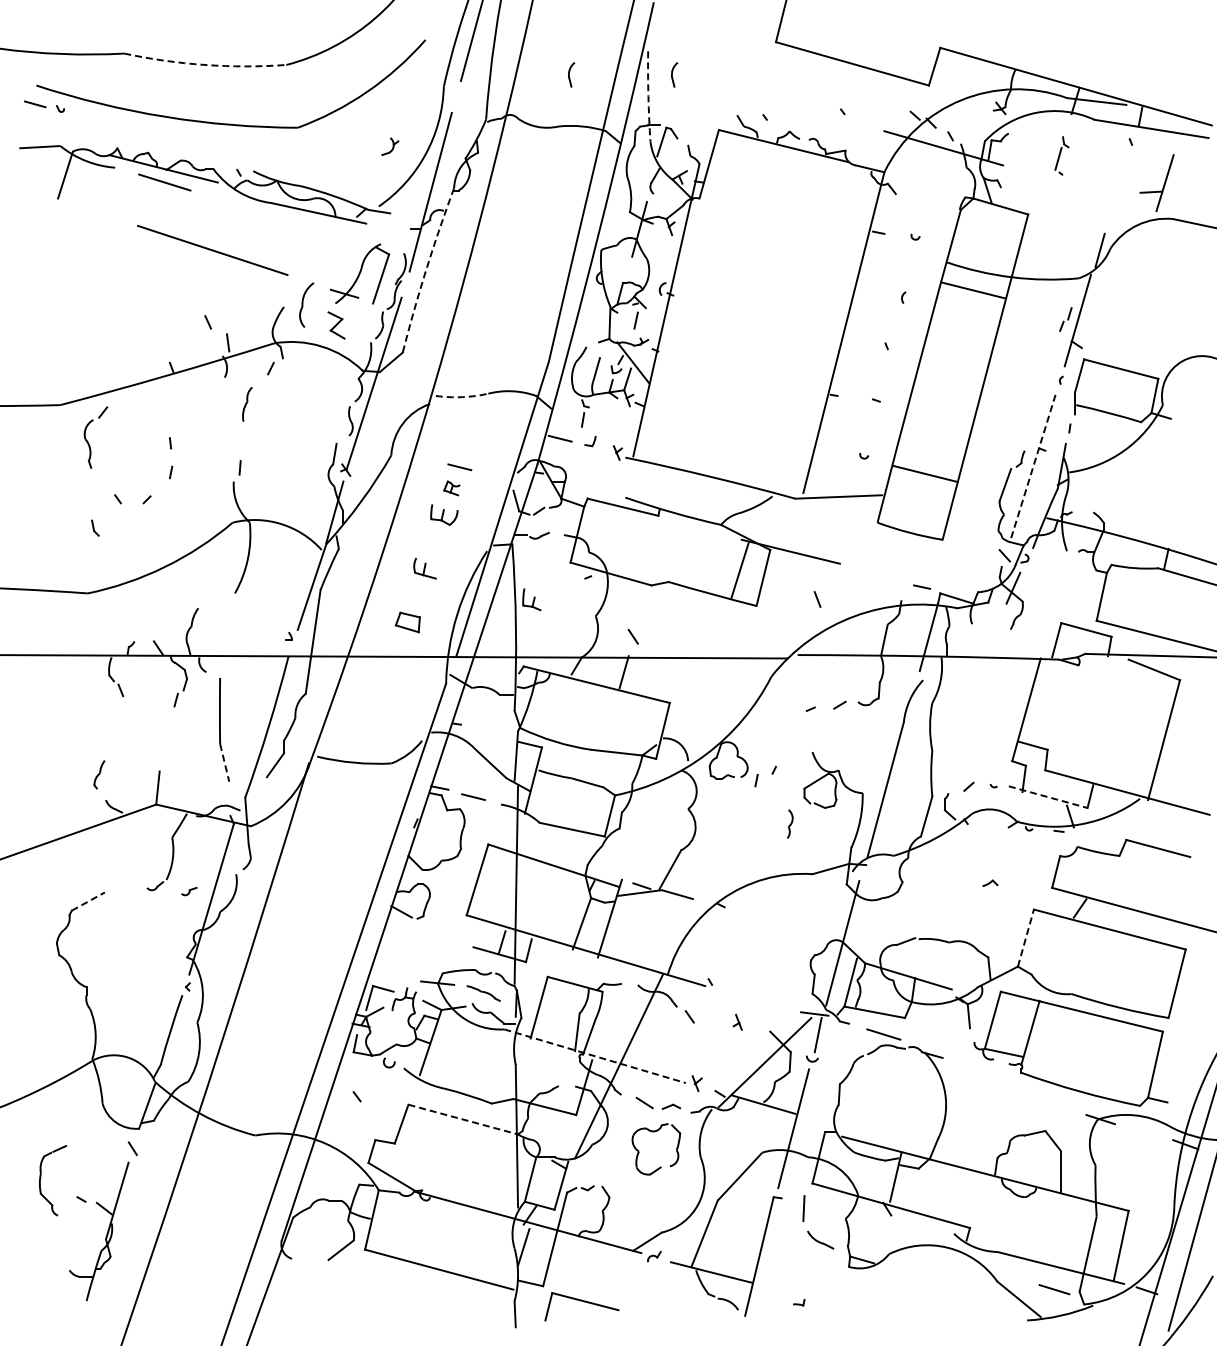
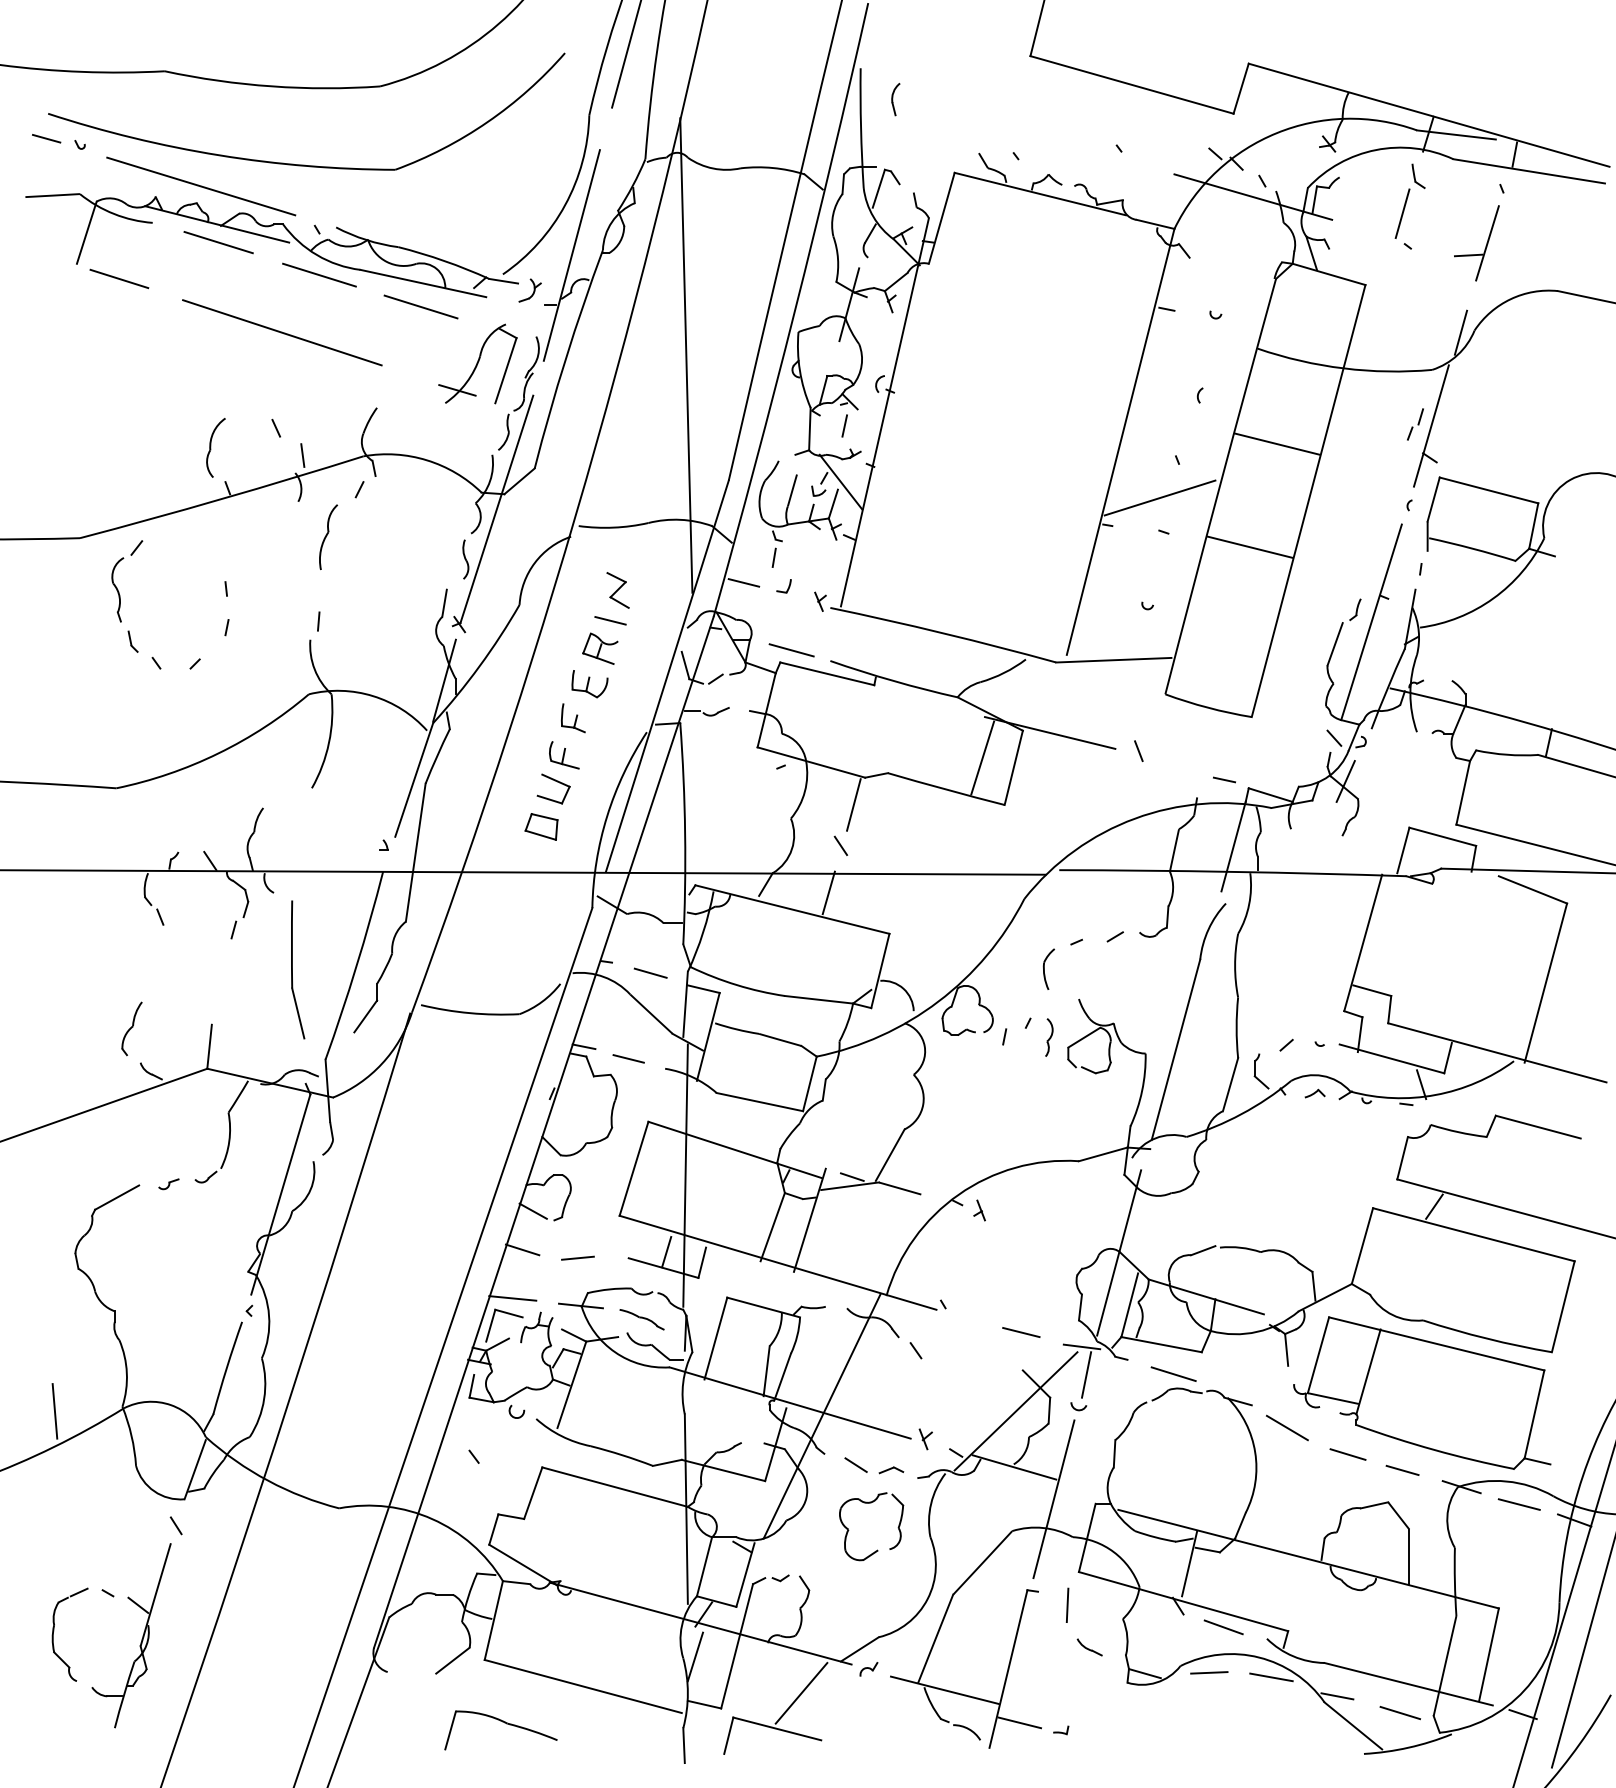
arc: (204, 64) -> (271, 85), dashed -> solid
part: (571, 74) -> (758, 99), removed
arc: (648, 96) -> (861, 128), dashed -> solid
line: (151, 140) -> (201, 186), added
part: (390, 146) -> (530, 290), moved
part: (1061, 155) -> (1409, 206), size x1.67
part: (1163, 184) -> (1485, 245), moved
line: (240, 206) -> (319, 274), added
line: (89, 209) -> (118, 278), added
line: (316, 230) -> (420, 306), added
line: (516, 267) -> (685, 355), added
arc: (426, 269) -> (566, 358), dashed -> solid
line: (972, 290) -> (1276, 444), moved
part: (306, 304) -> (215, 447), moved
part: (336, 325) -> (618, 590), moved
line: (873, 374) -> (1159, 497), added
arc: (462, 397) -> (614, 528), dashed -> solid
part: (247, 404) -> (328, 537), size x1.43
line: (1032, 468) -> (1371, 622), dashed -> solid
line: (925, 473) -> (1250, 546), moved
part: (451, 488) -> (599, 648), size x1.67
line: (595, 489) -> (790, 650), added
part: (95, 527) -> (133, 640), moved
part: (417, 593) -> (554, 788), added
part: (531, 599) -> (572, 718), moved
line: (817, 599) -> (1138, 751), moved
line: (642, 605) -> (853, 804), added
part: (789, 729) -> (1048, 969), added
line: (490, 732) -> (651, 973), added
line: (224, 763) -> (297, 1014), dashed -> solid
part: (99, 774) -> (131, 1028), size x1.43
line: (1048, 797) -> (1392, 1059), dashed -> solid
part: (790, 823) -> (1049, 1036), moved
part: (990, 882) -> (1315, 1092), moved
part: (189, 891) -> (169, 1184), moved
line: (88, 901) -> (117, 1197), dashed -> solid
line: (1025, 938) -> (1361, 1246), dashed -> solid
line: (393, 940) -> (522, 1249), added
line: (435, 947) -> (578, 1258), added
line: (385, 977) -> (511, 1298), added
line: (768, 1002) -> (1020, 1331), added
part: (737, 1021) -> (979, 1209), moved
line: (595, 1056) -> (790, 1403), dashed -> solid
line: (41, 1062) -> (54, 1411), added
line: (969, 1074) -> (1287, 1427), added
line: (1014, 1095) -> (1347, 1455), added
line: (1056, 1106) -> (1403, 1469), added
line: (463, 1119) -> (615, 1487), dashed -> solid
line: (1143, 1132) -> (1518, 1504), added
part: (41, 1178) -> (54, 1631), moved
line: (921, 1225) -> (1223, 1627), added
part: (820, 1240) -> (1089, 1647), size x0.71
line: (910, 1258) -> (1209, 1671), added
line: (957, 1262) -> (1271, 1676), added
line: (603, 1274) -> (801, 1692), added
line: (1007, 1276) -> (1337, 1695), added
line: (767, 1297) -> (1019, 1723), added
part: (376, 1302) -> (499, 1730), added

